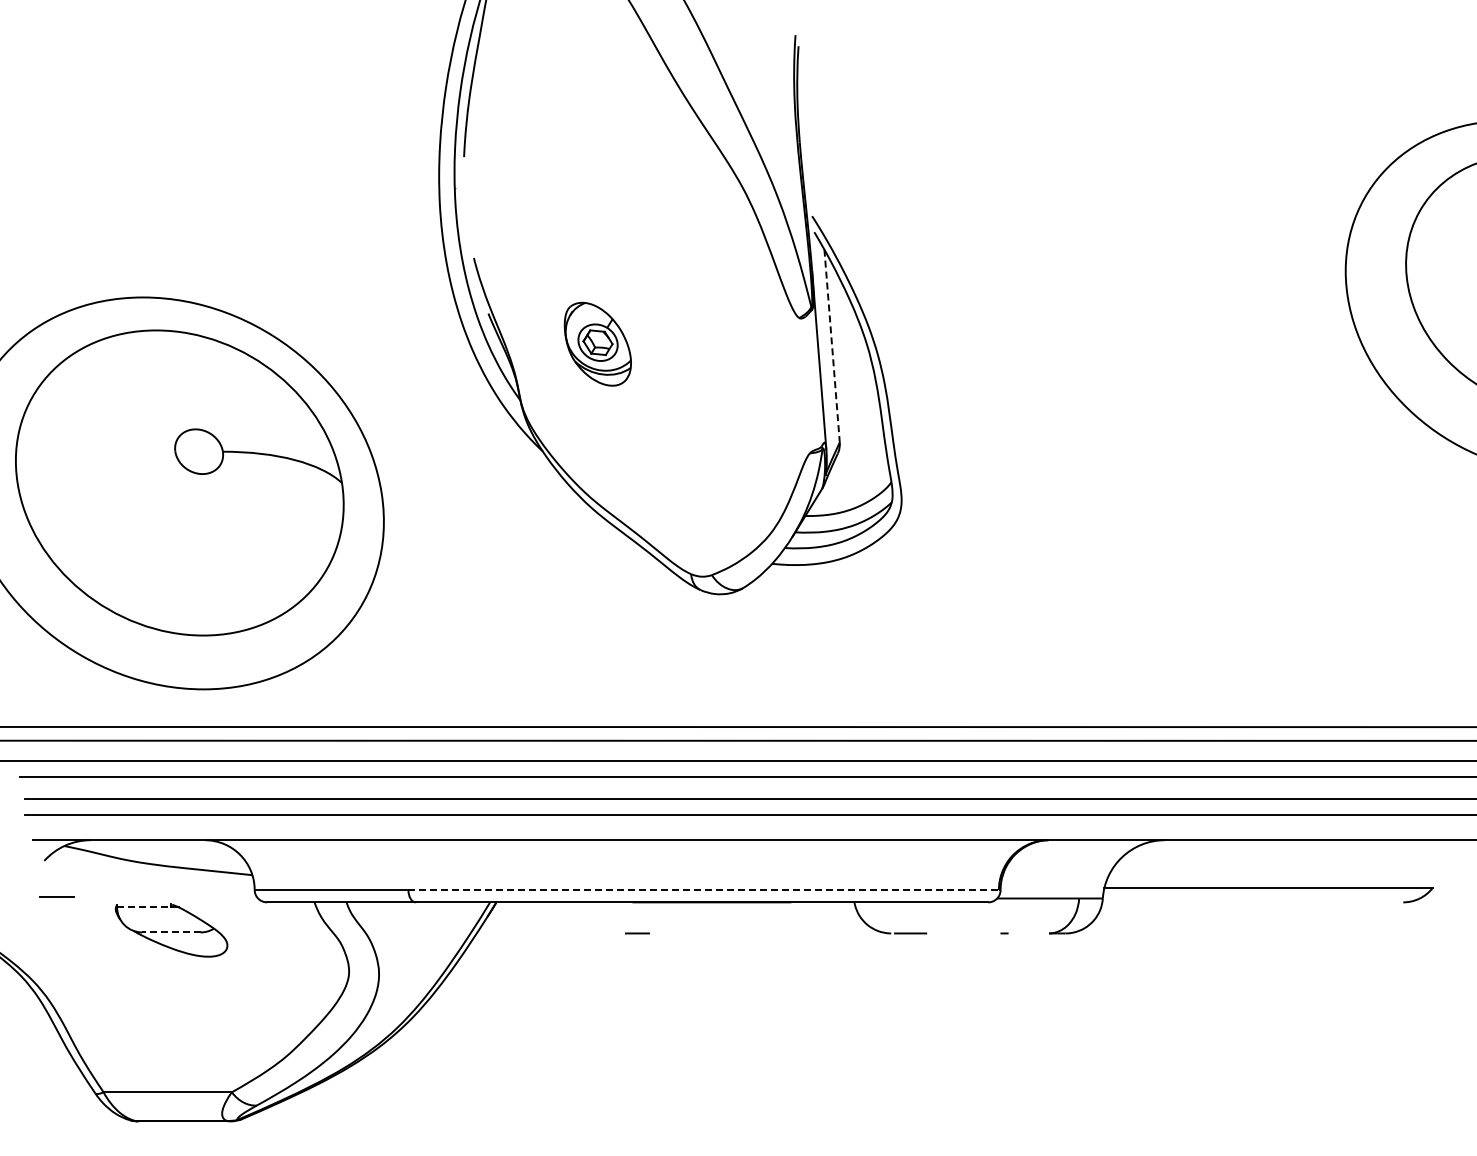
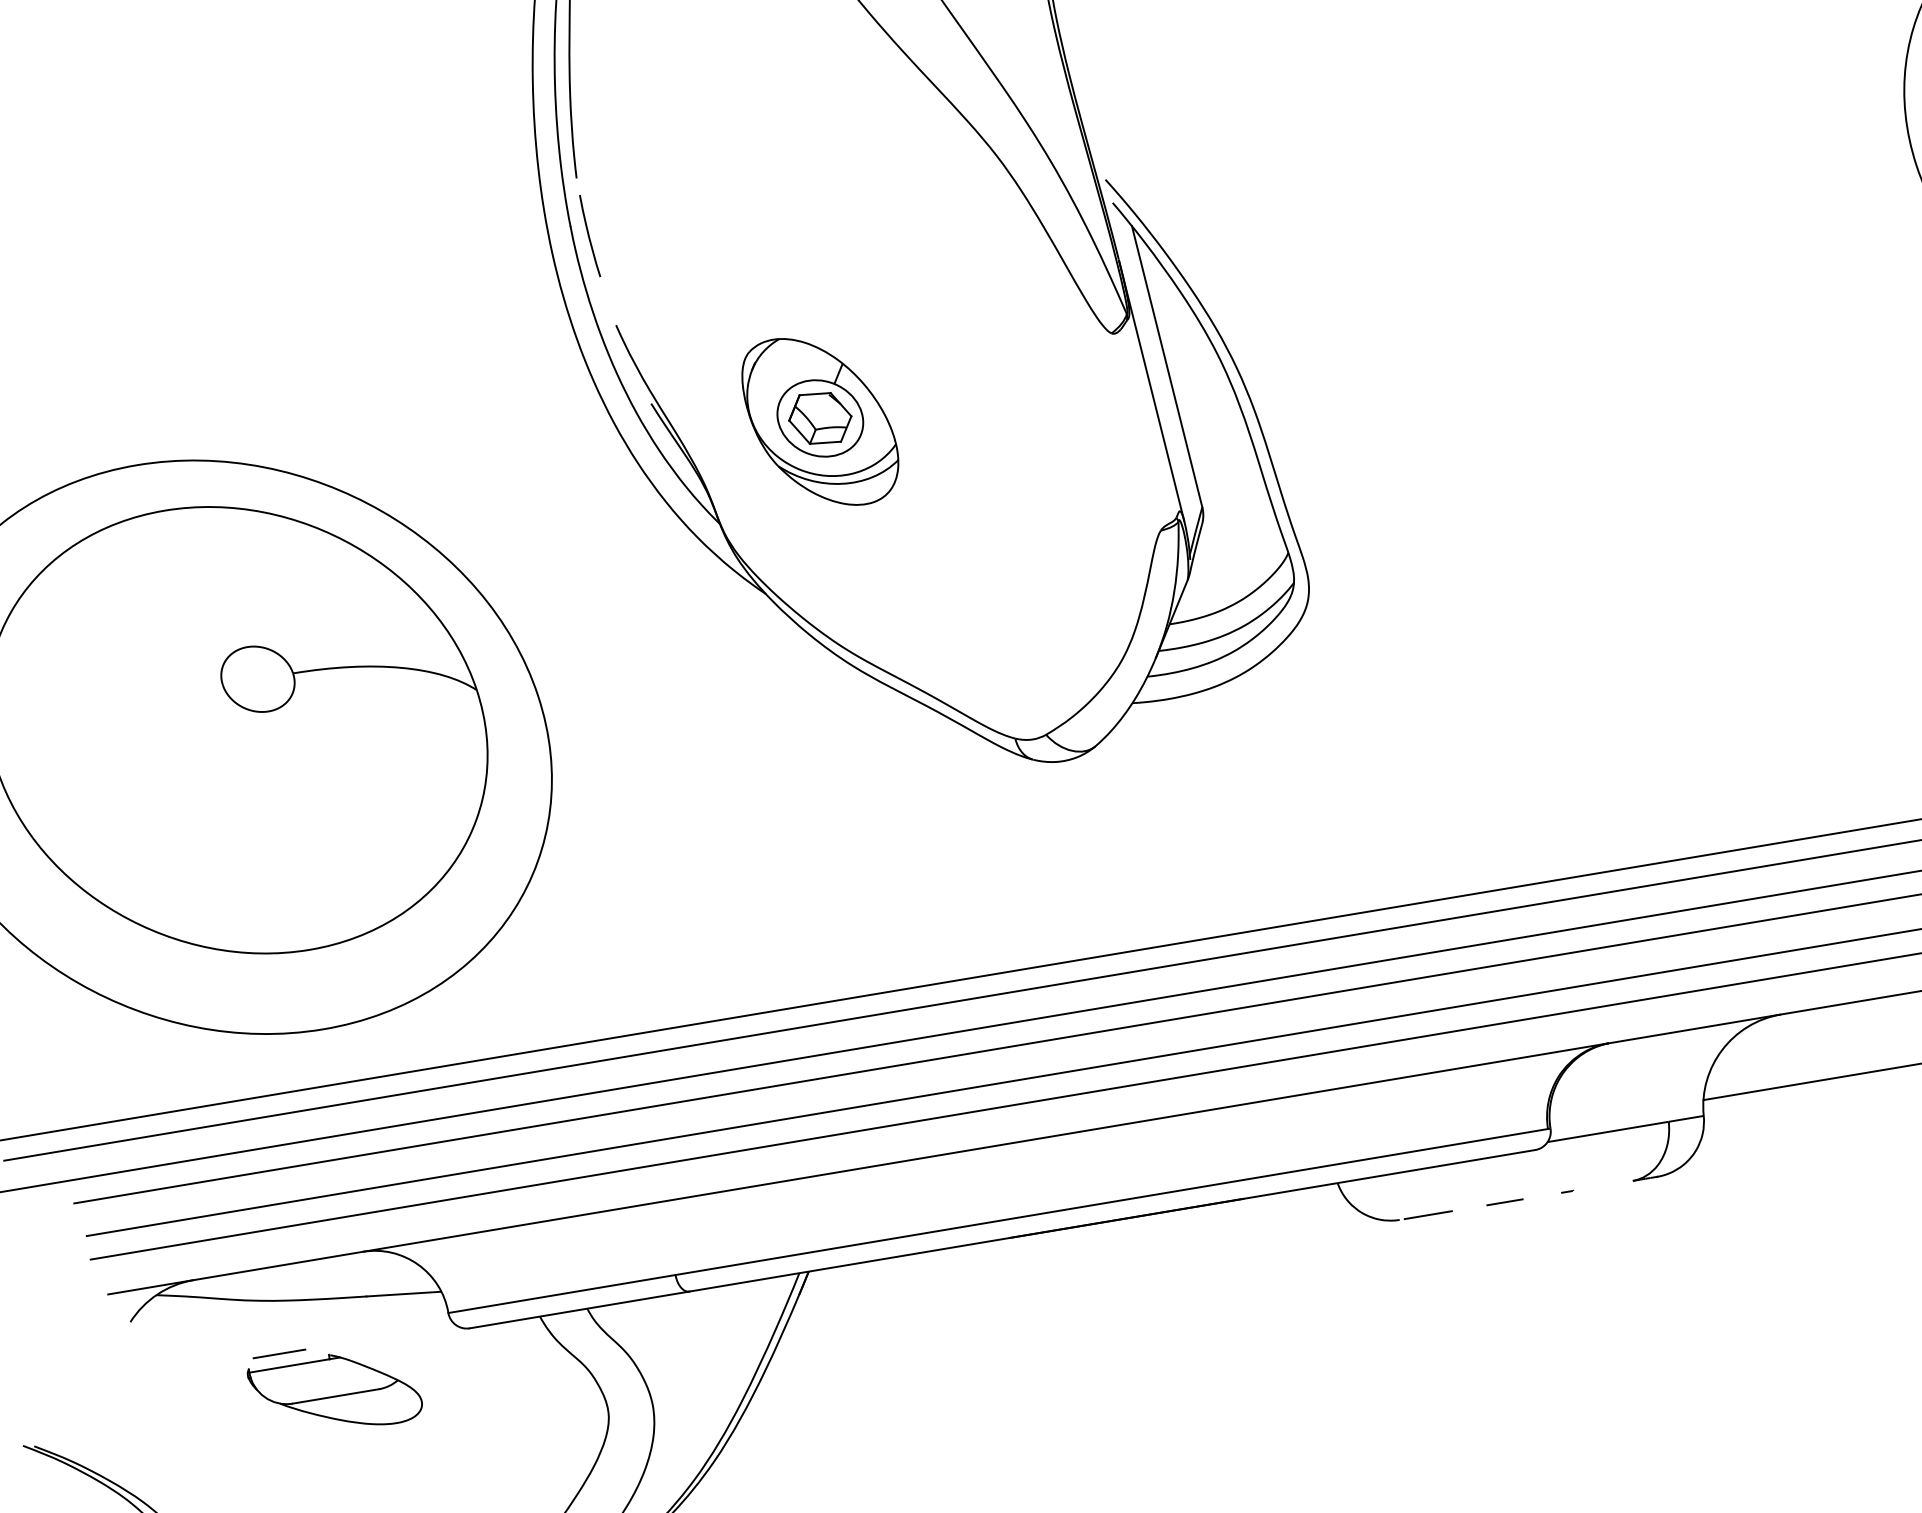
line: (466, 196) -> (589, 236), added
part: (597, 344) -> (820, 422), size x1.43
line: (832, 346) -> (1167, 367), dashed -> solid
line: (704, 889) -> (1112, 1201), dashed -> solid
line: (56, 896) -> (278, 1352), moved
line: (144, 907) -> (289, 1366), dashed -> solid
line: (170, 932) -> (334, 1396), dashed -> solid
line: (637, 933) -> (1505, 1202), moved

